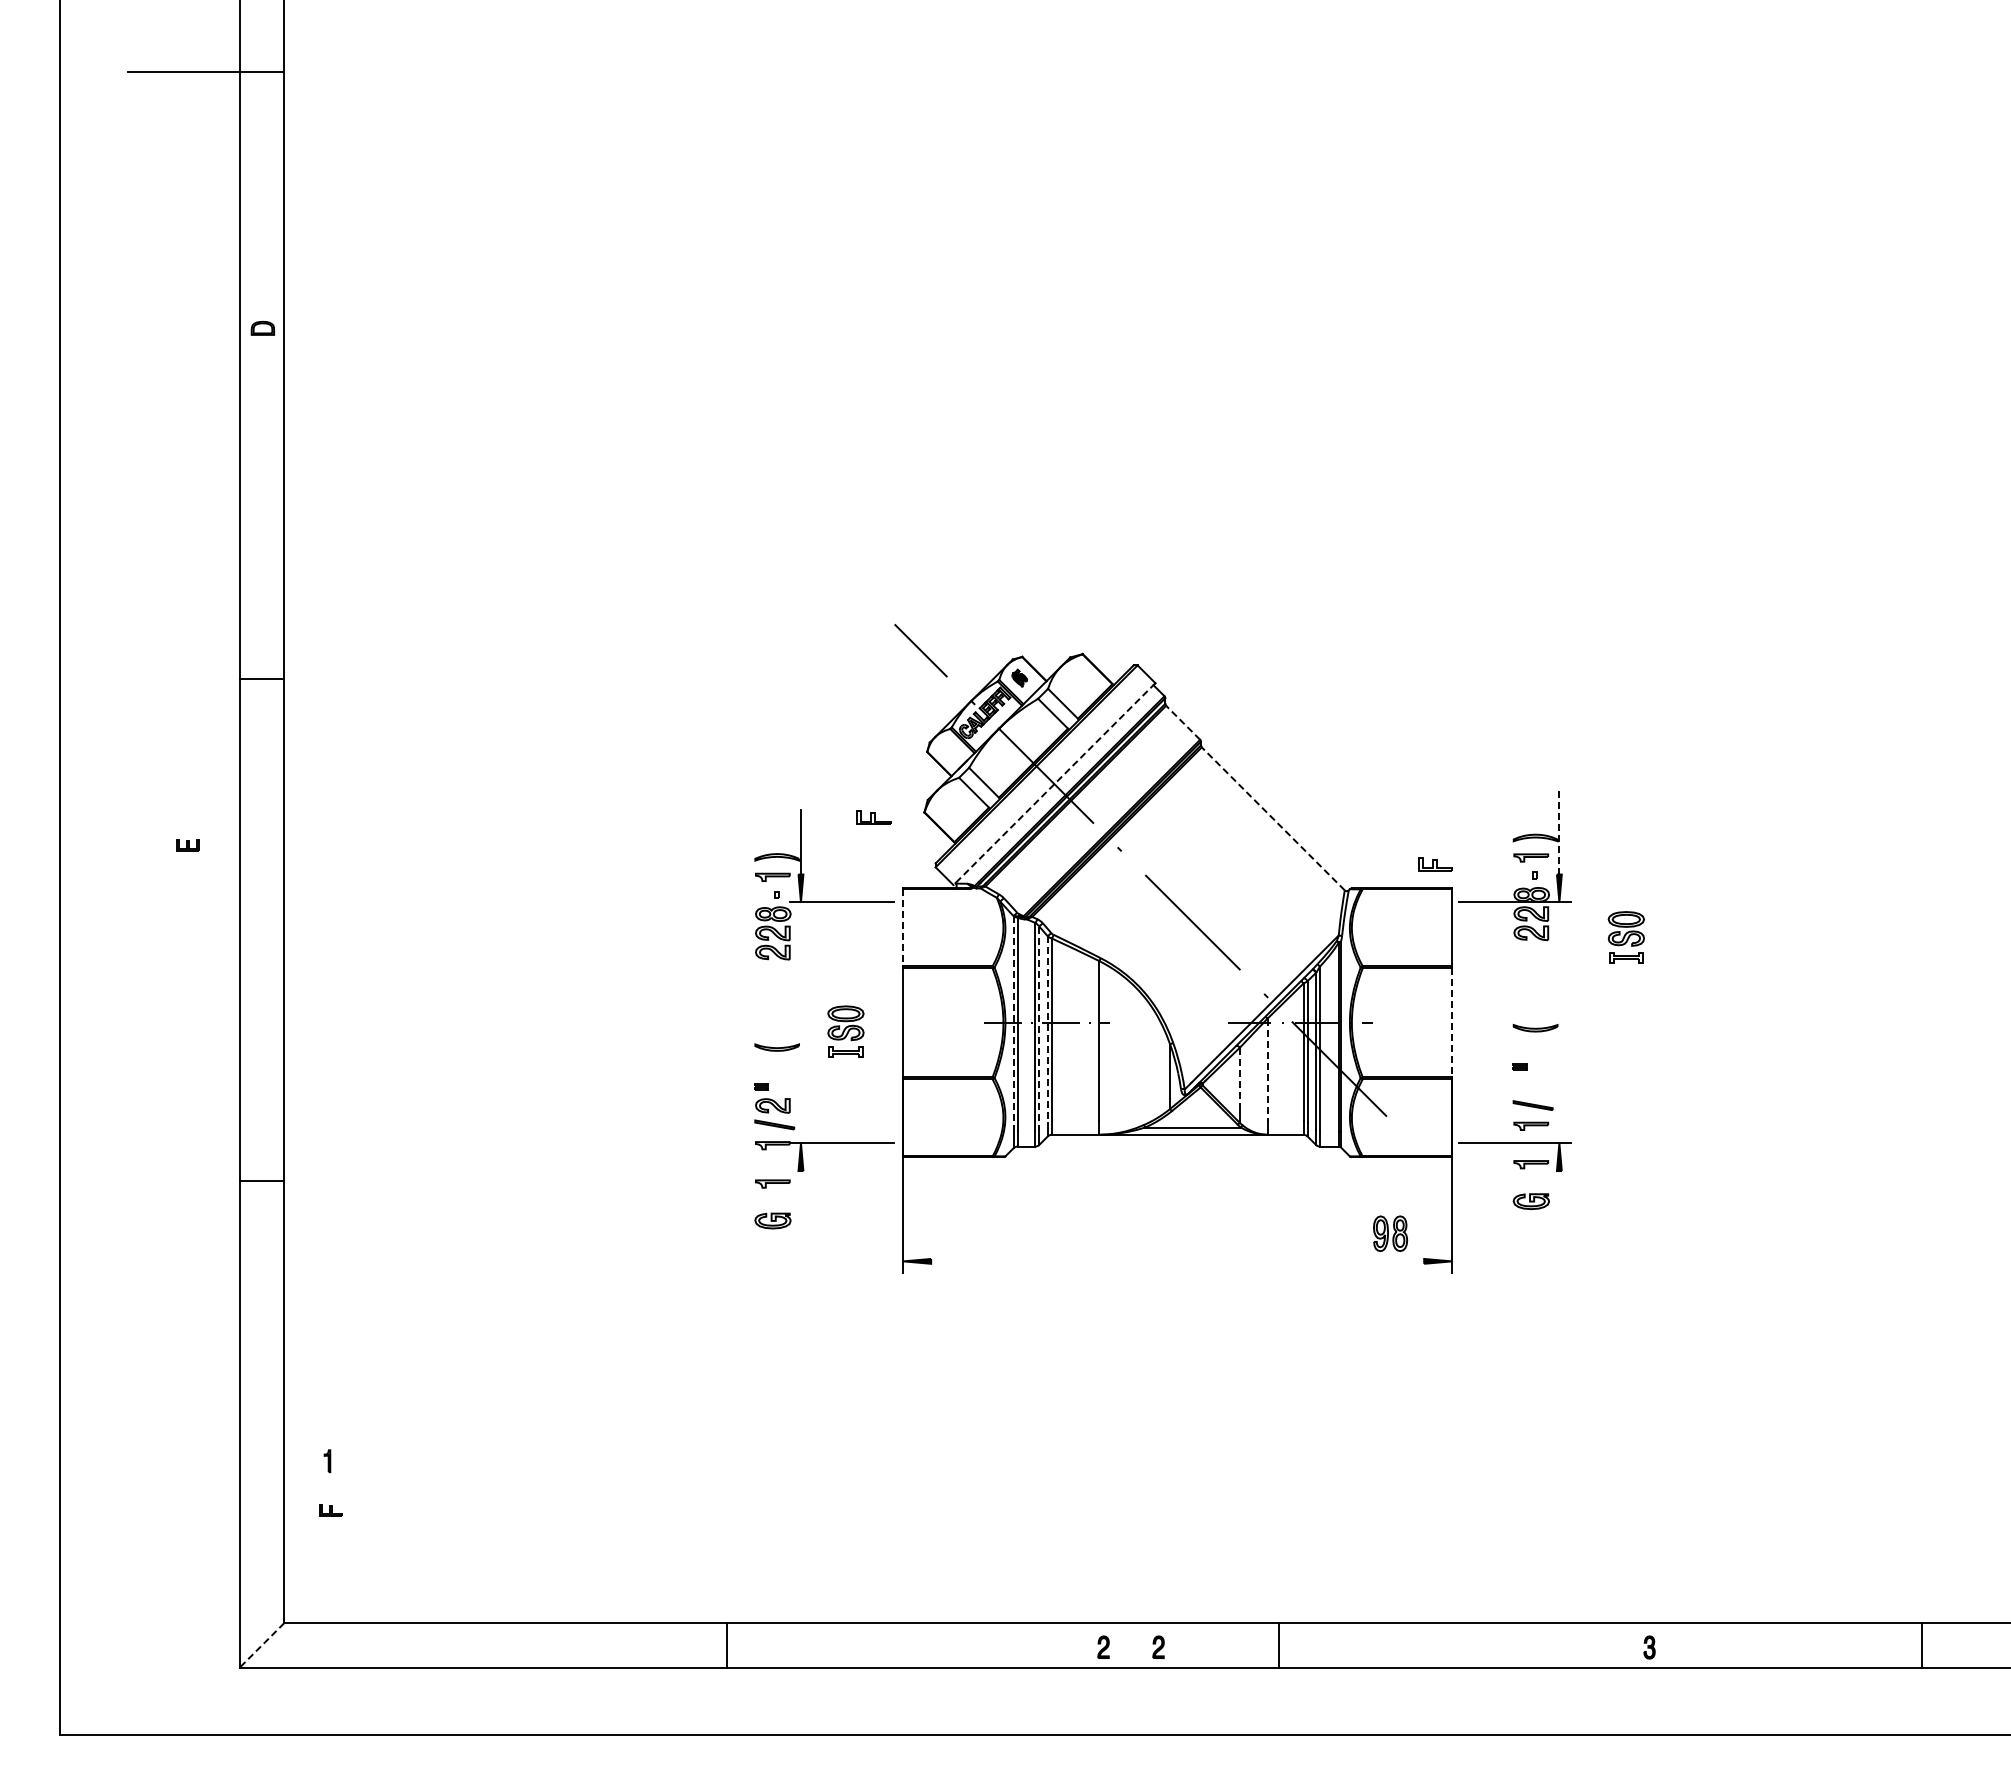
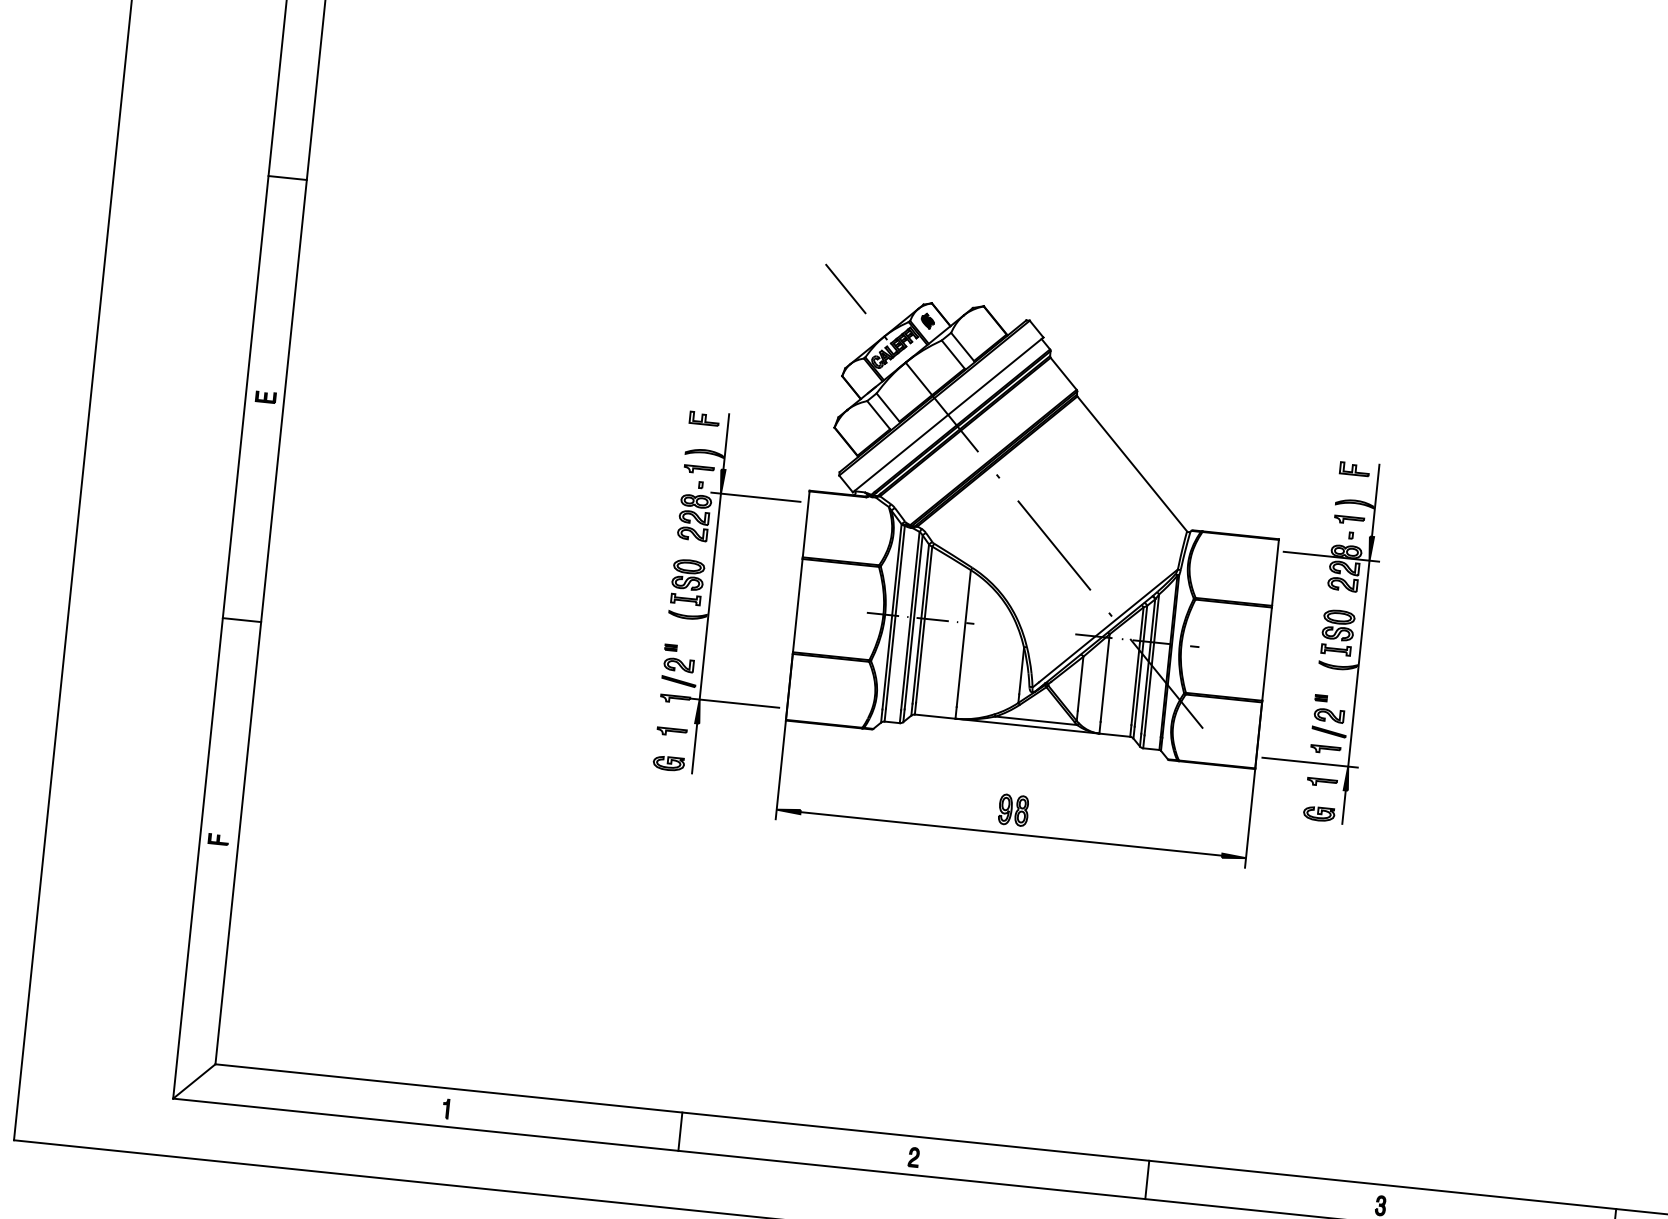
line: (261, 679) -> (287, 178), moved
line: (1182, 722) -> (1063, 373), dashed -> solid
line: (1054, 784) -> (948, 415), dashed -> solid
part: (873, 817) -> (704, 418), moved
line: (1272, 818) -> (1131, 463), dashed -> solid
line: (1559, 831) -> (1375, 500), dashed -> solid
part: (187, 845) -> (265, 397), moved
part: (1435, 864) -> (1354, 469), moved
line: (903, 927) -> (806, 524), dashed -> solid
part: (1625, 937) -> (1337, 632), moved
line: (800, 1022) -> (709, 596), added
line: (1452, 1022) -> (1267, 653), dashed -> solid
line: (1559, 1022) -> (1359, 663), added
line: (1013, 1025) -> (891, 617), dashed -> solid
line: (1039, 1028) -> (913, 622), dashed -> solid
line: (1047, 1029) -> (920, 624), dashed -> solid
part: (845, 1031) -> (687, 581), moved
line: (1267, 1070) -> (1105, 678), dashed -> solid
line: (1239, 1079) -> (1080, 683), dashed -> solid
part: (1531, 1086) -> (1329, 715), added
line: (261, 1181) -> (241, 620), moved
line: (1559, 1190) -> (1344, 807), added
line: (800, 1200) -> (694, 748), added
part: (1390, 1233) -> (1013, 810), moved
line: (1177, 1261) -> (1011, 833), added
part: (327, 1461) -> (446, 1109), moved
part: (330, 1510) -> (218, 839), moved
line: (261, 1645) -> (193, 1081), dashed -> solid
line: (727, 1645) -> (680, 1131), moved
line: (1279, 1645) -> (1147, 1179), moved
part: (1158, 1646) -> (960, 1161), removed

